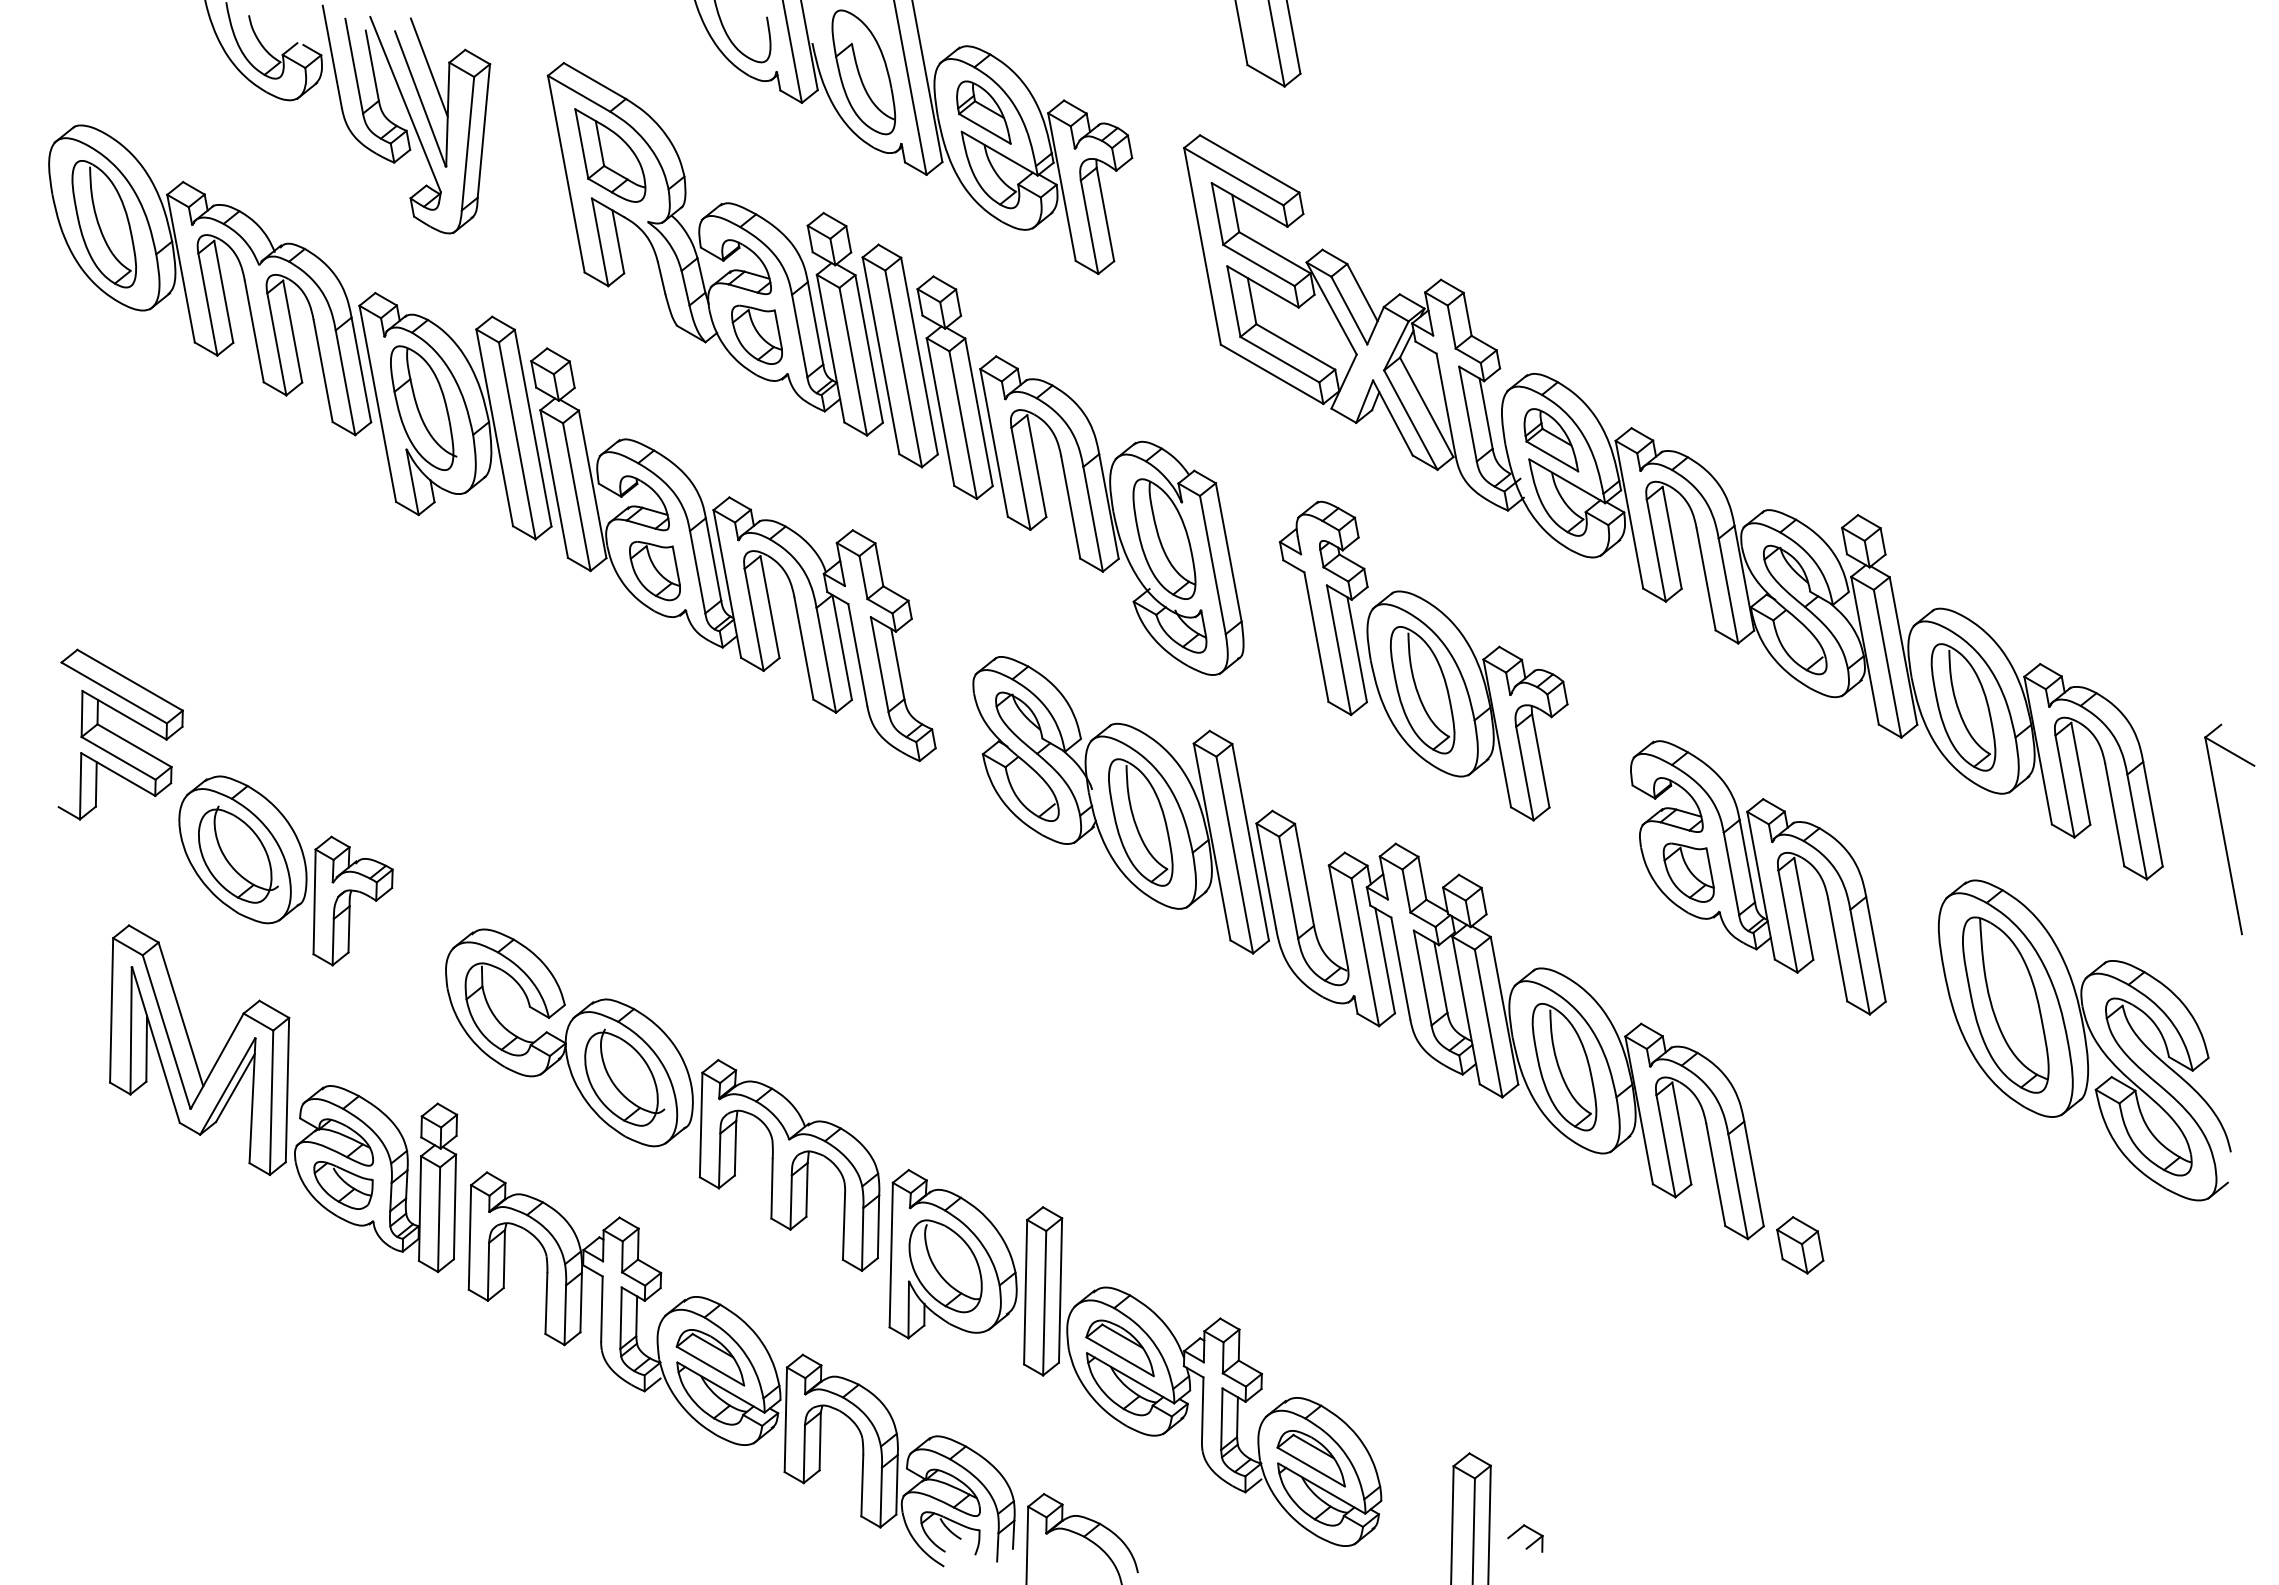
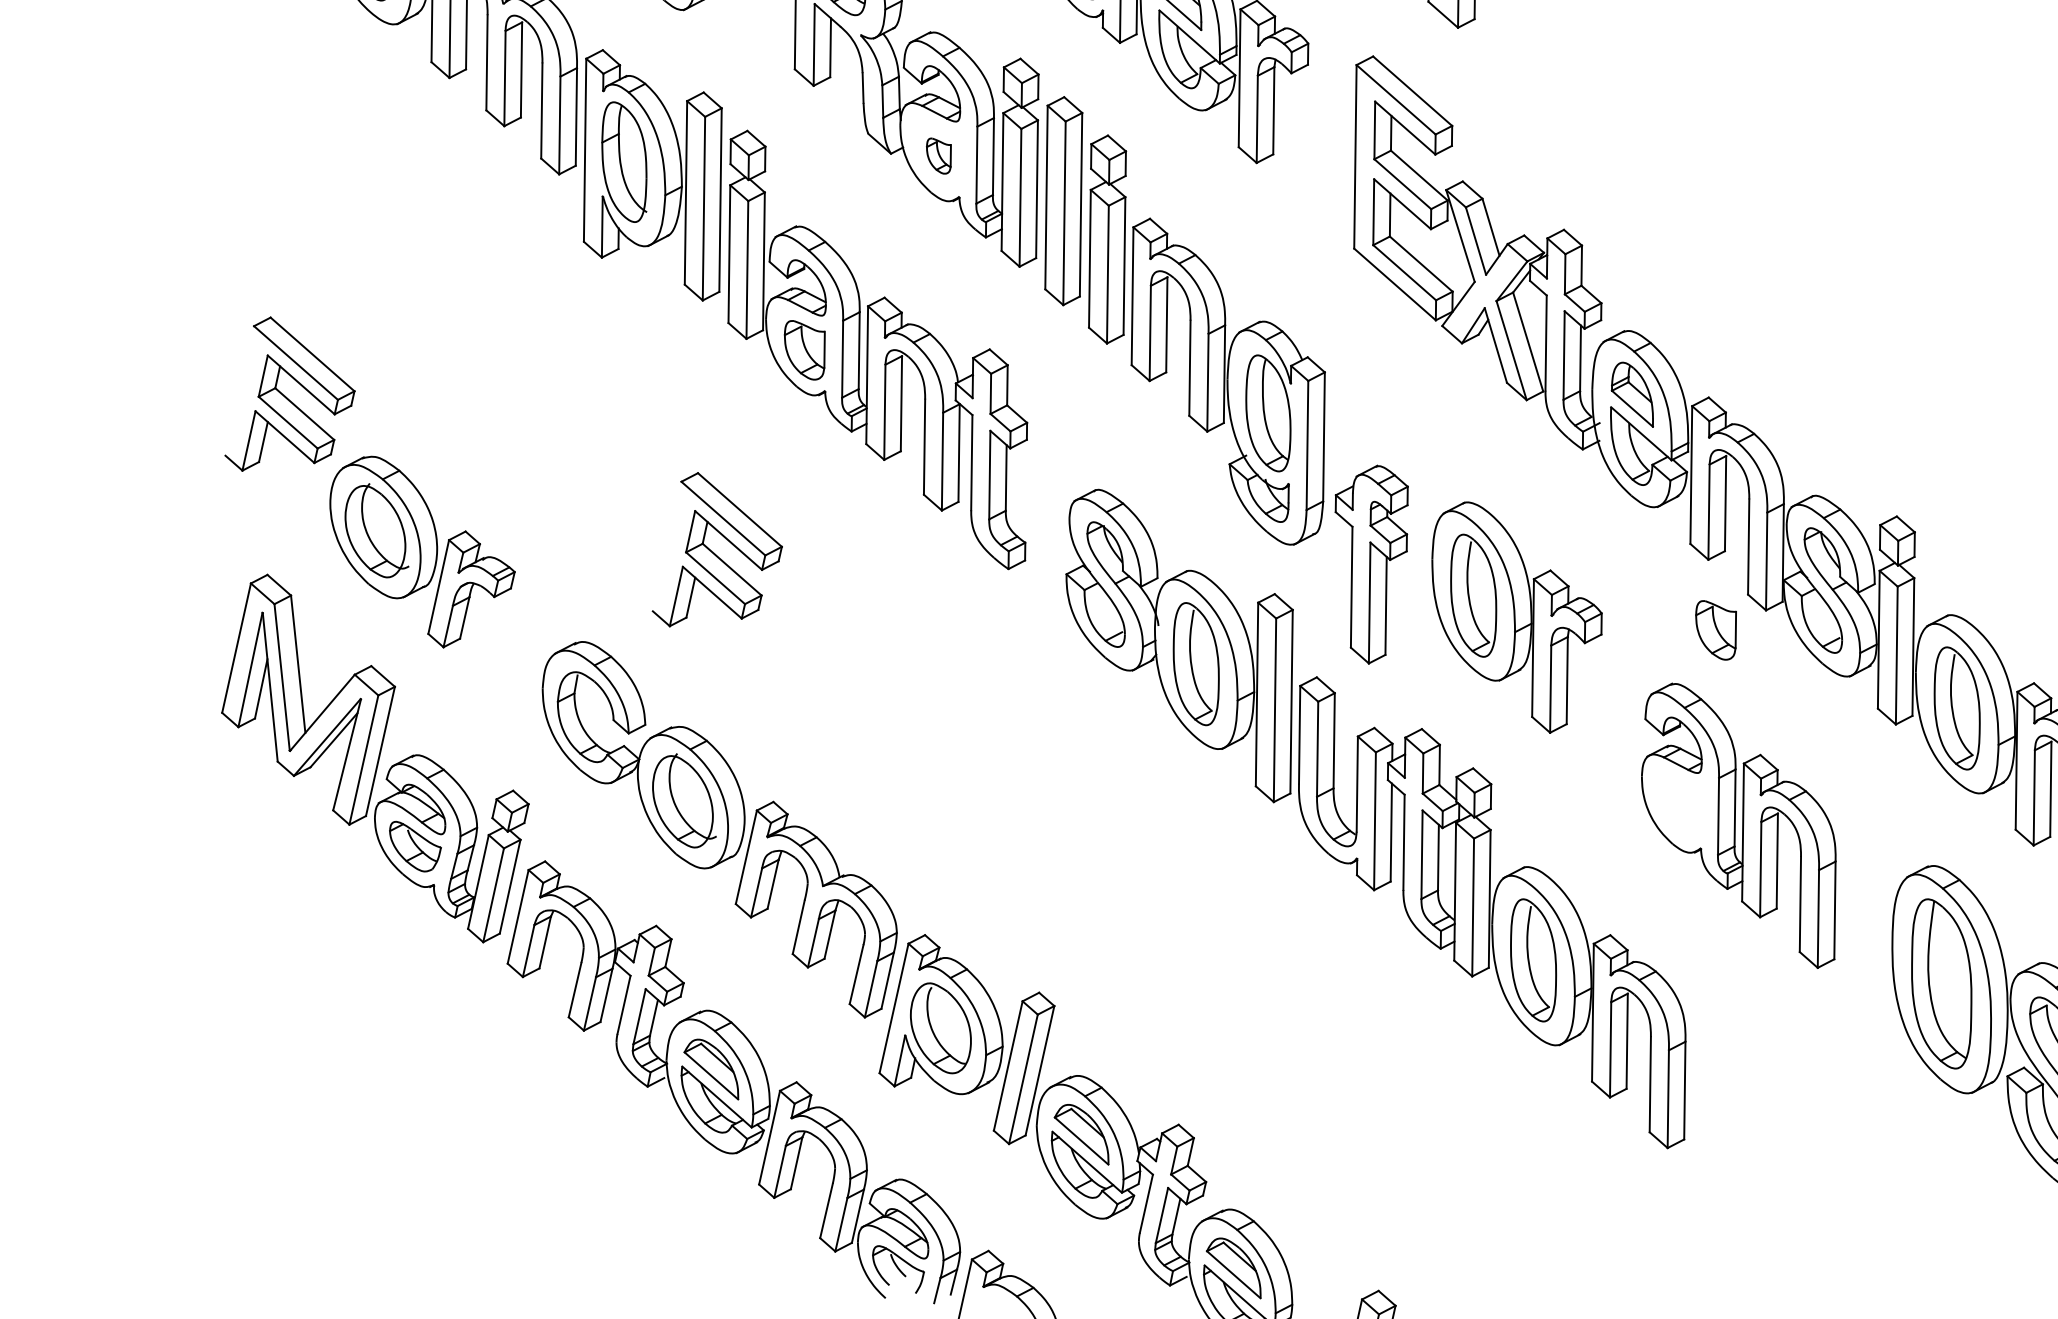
part: (756, 334) -> (938, 155), size x0.6
part: (1323, 608) -> (1363, 562), moved
part: (610, 809) -> (721, 557), added
part: (1688, 872) -> (1715, 630), moved
part: (1800, 1245) -> (1713, 1163), removed

